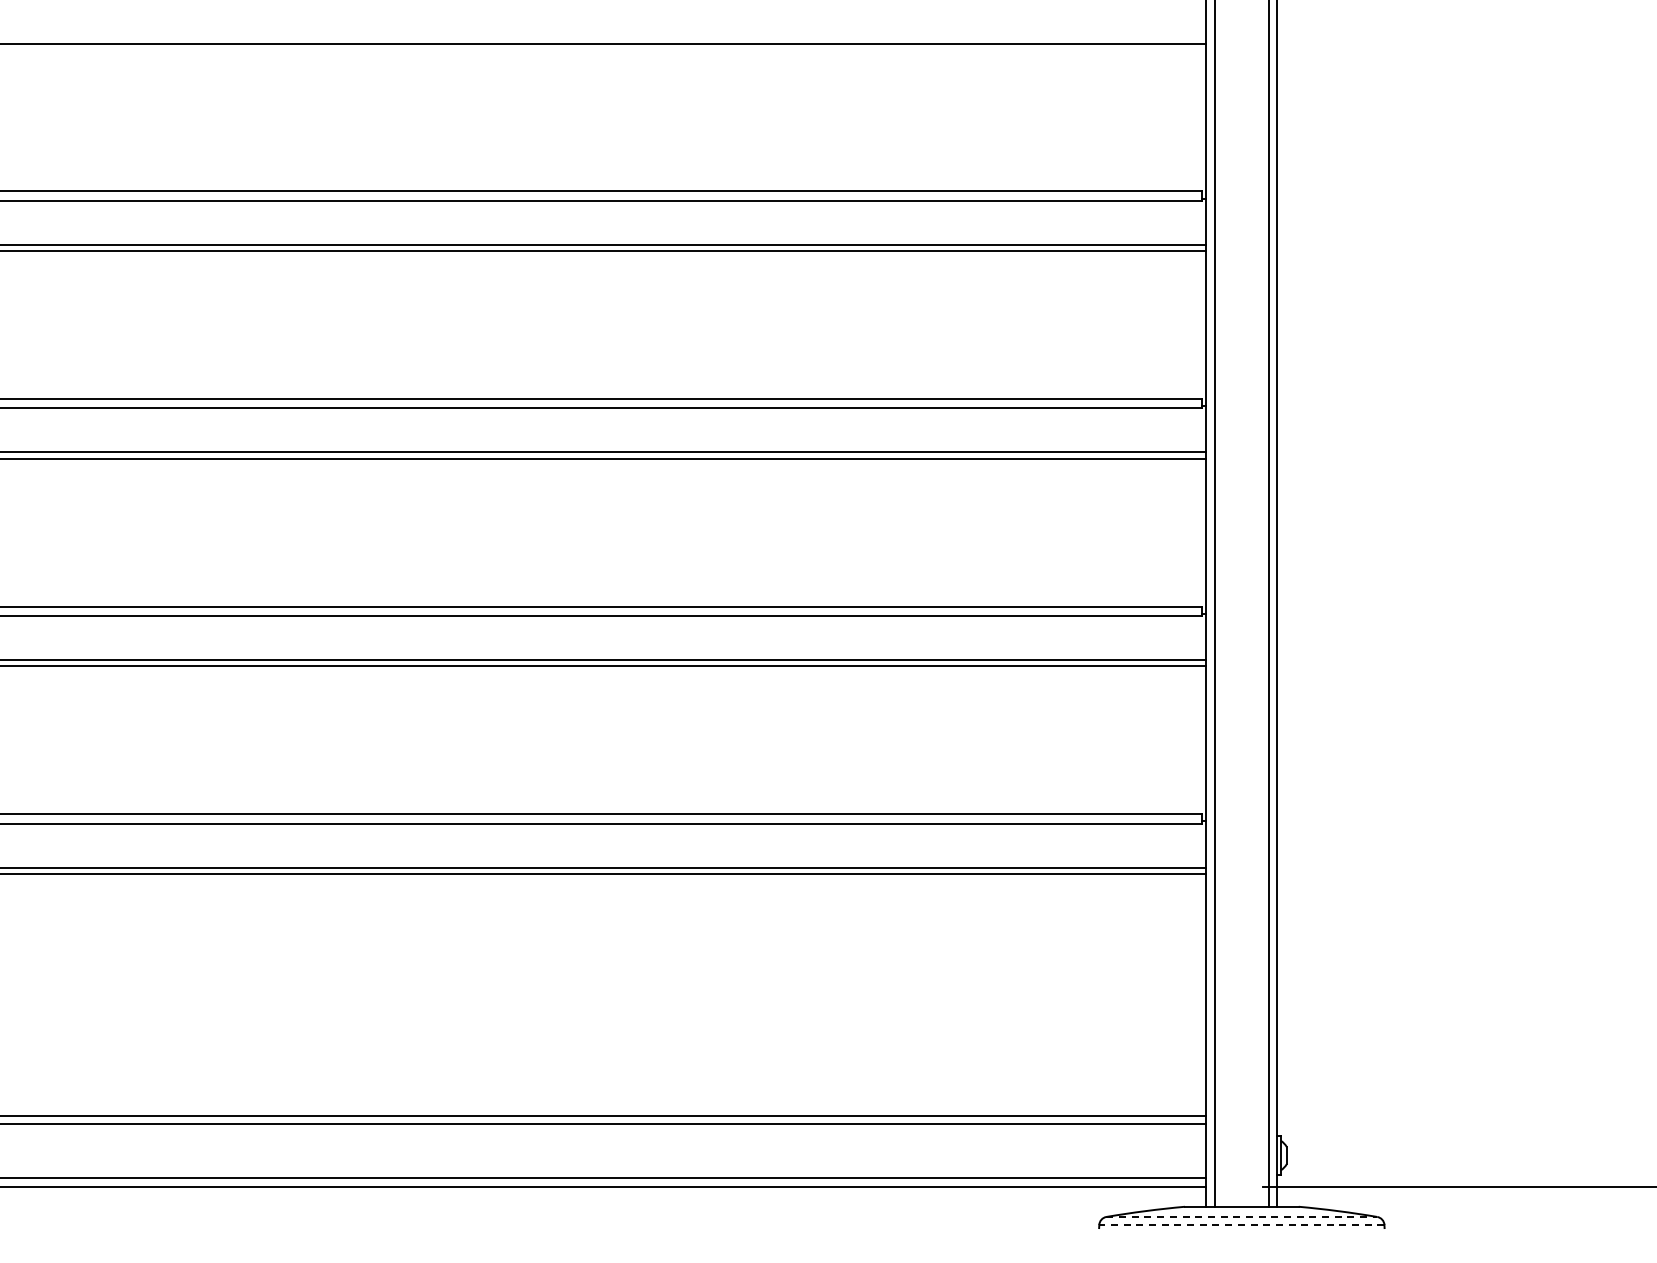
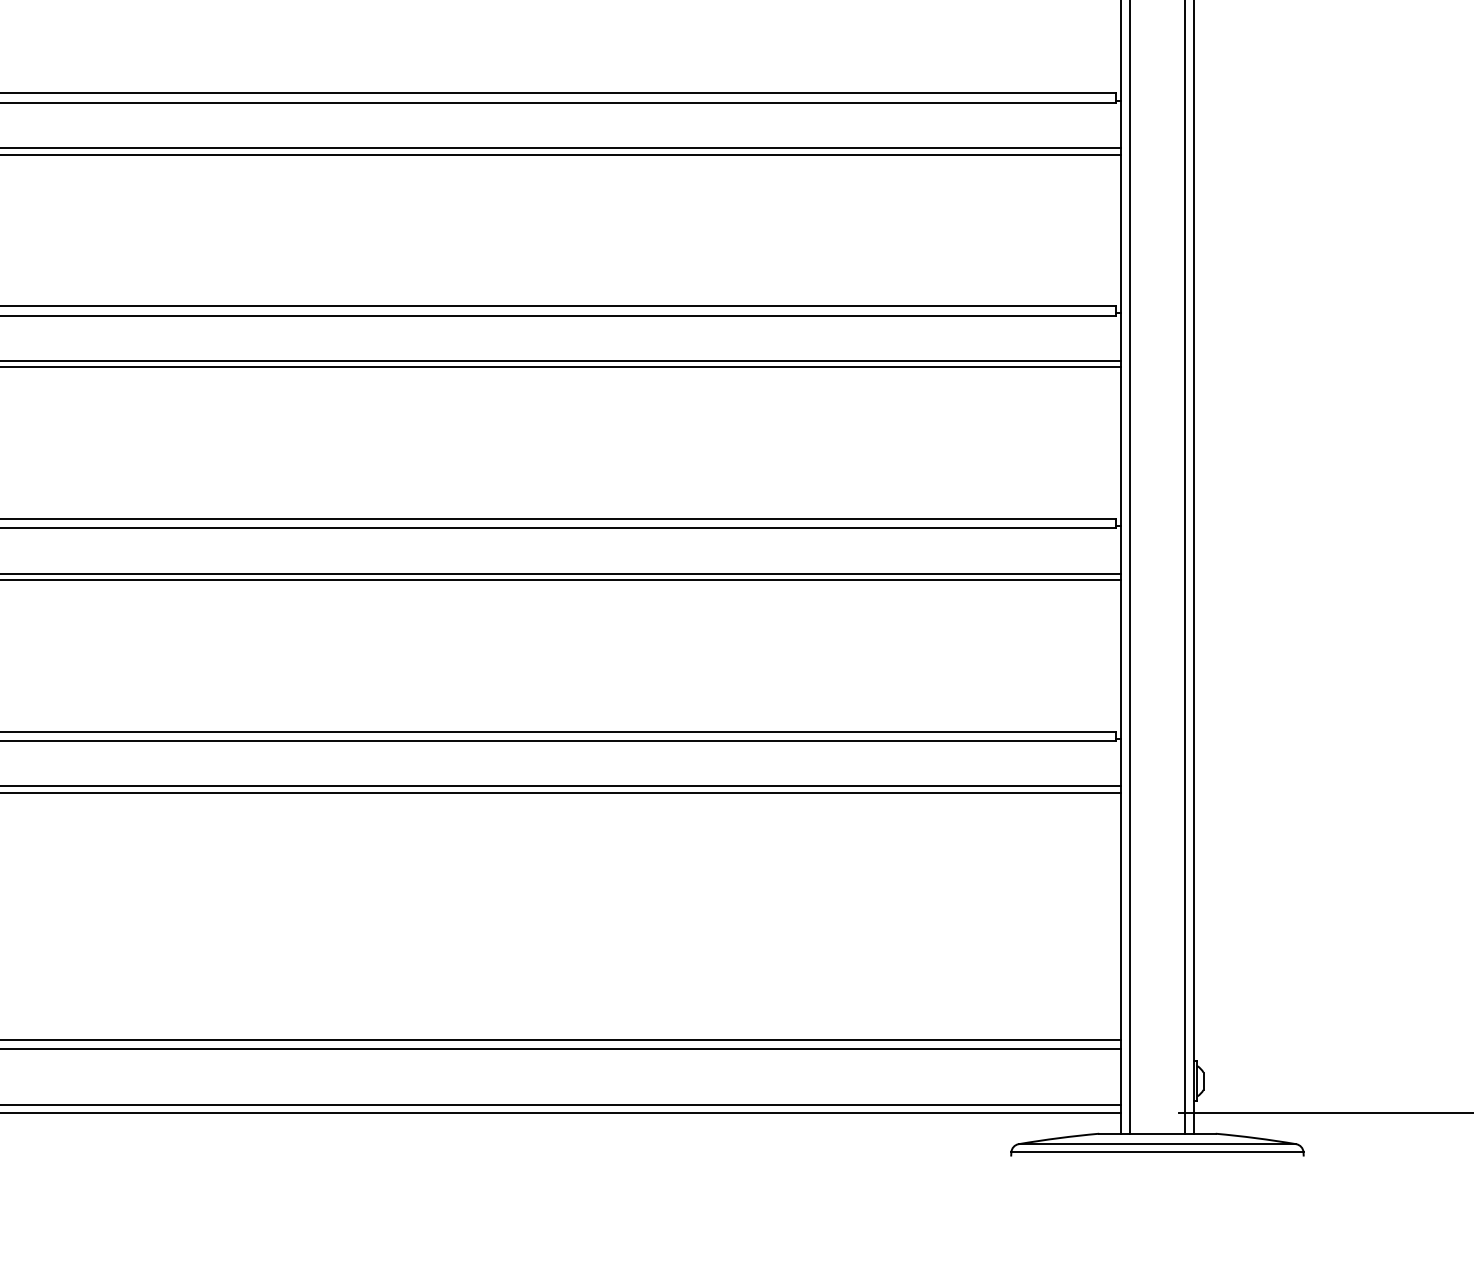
line: (1242, 1216) -> (1158, 1143), dashed -> solid
line: (1241, 1224) -> (1157, 1151), dashed -> solid

